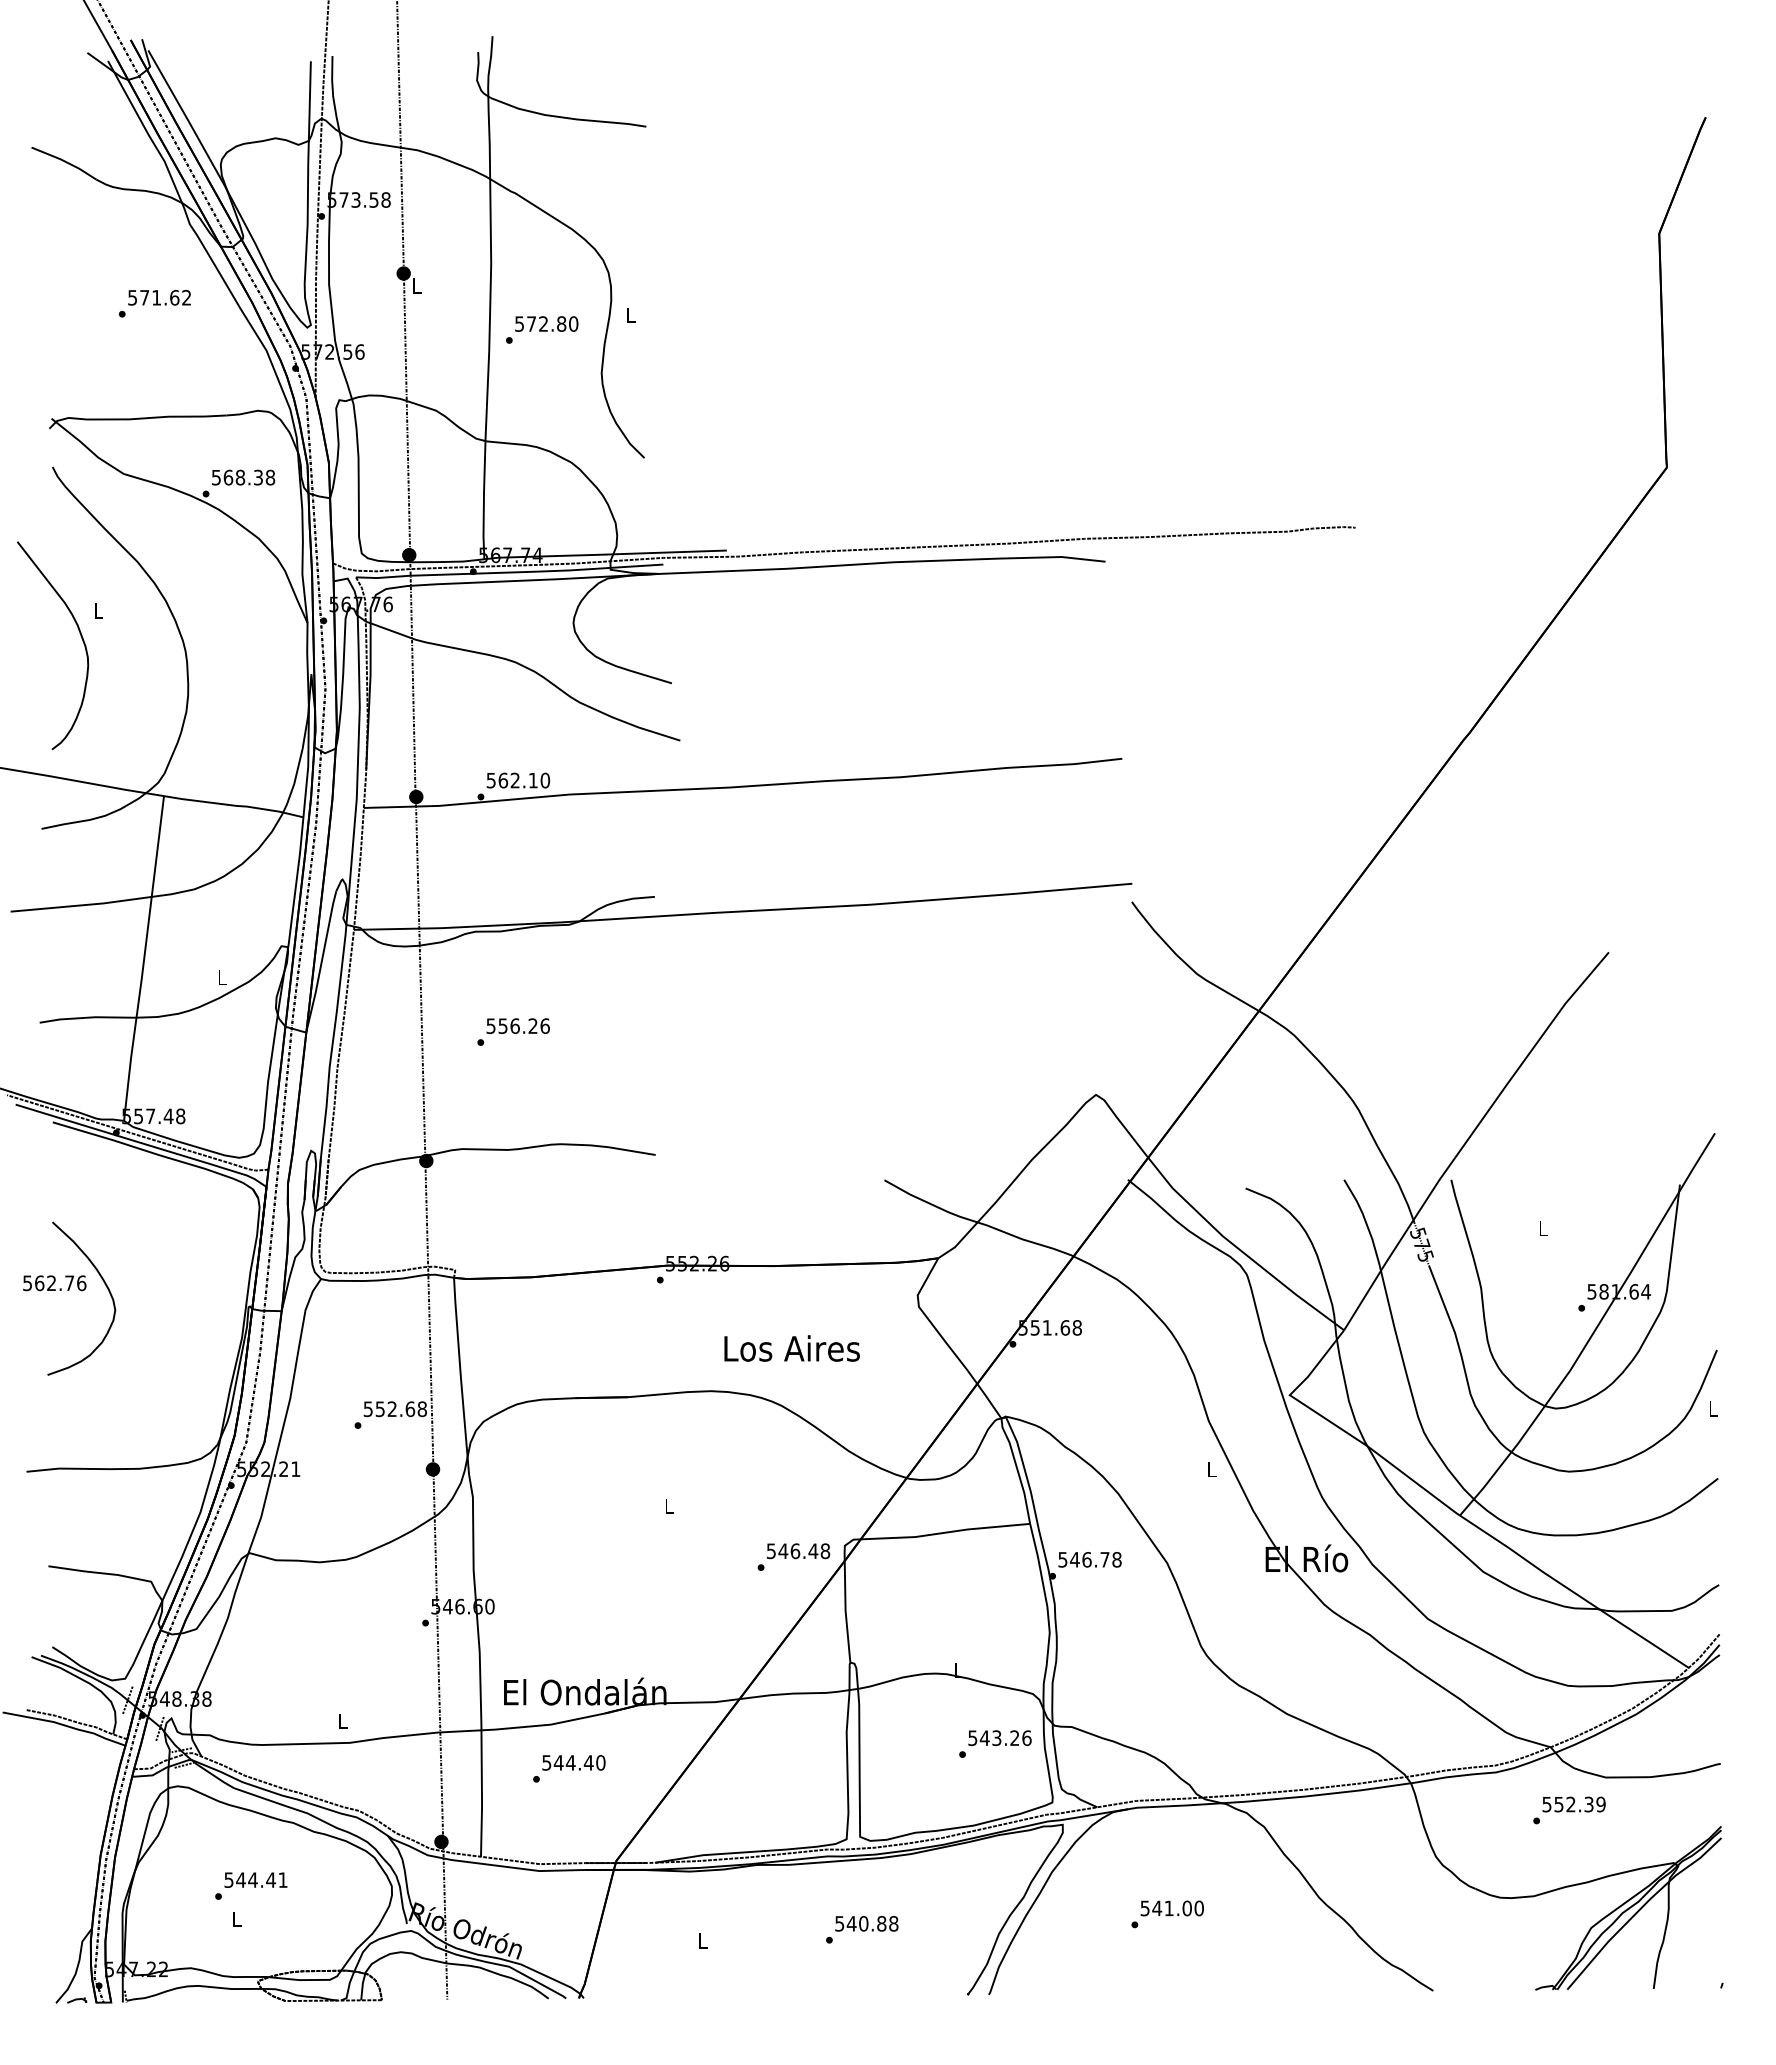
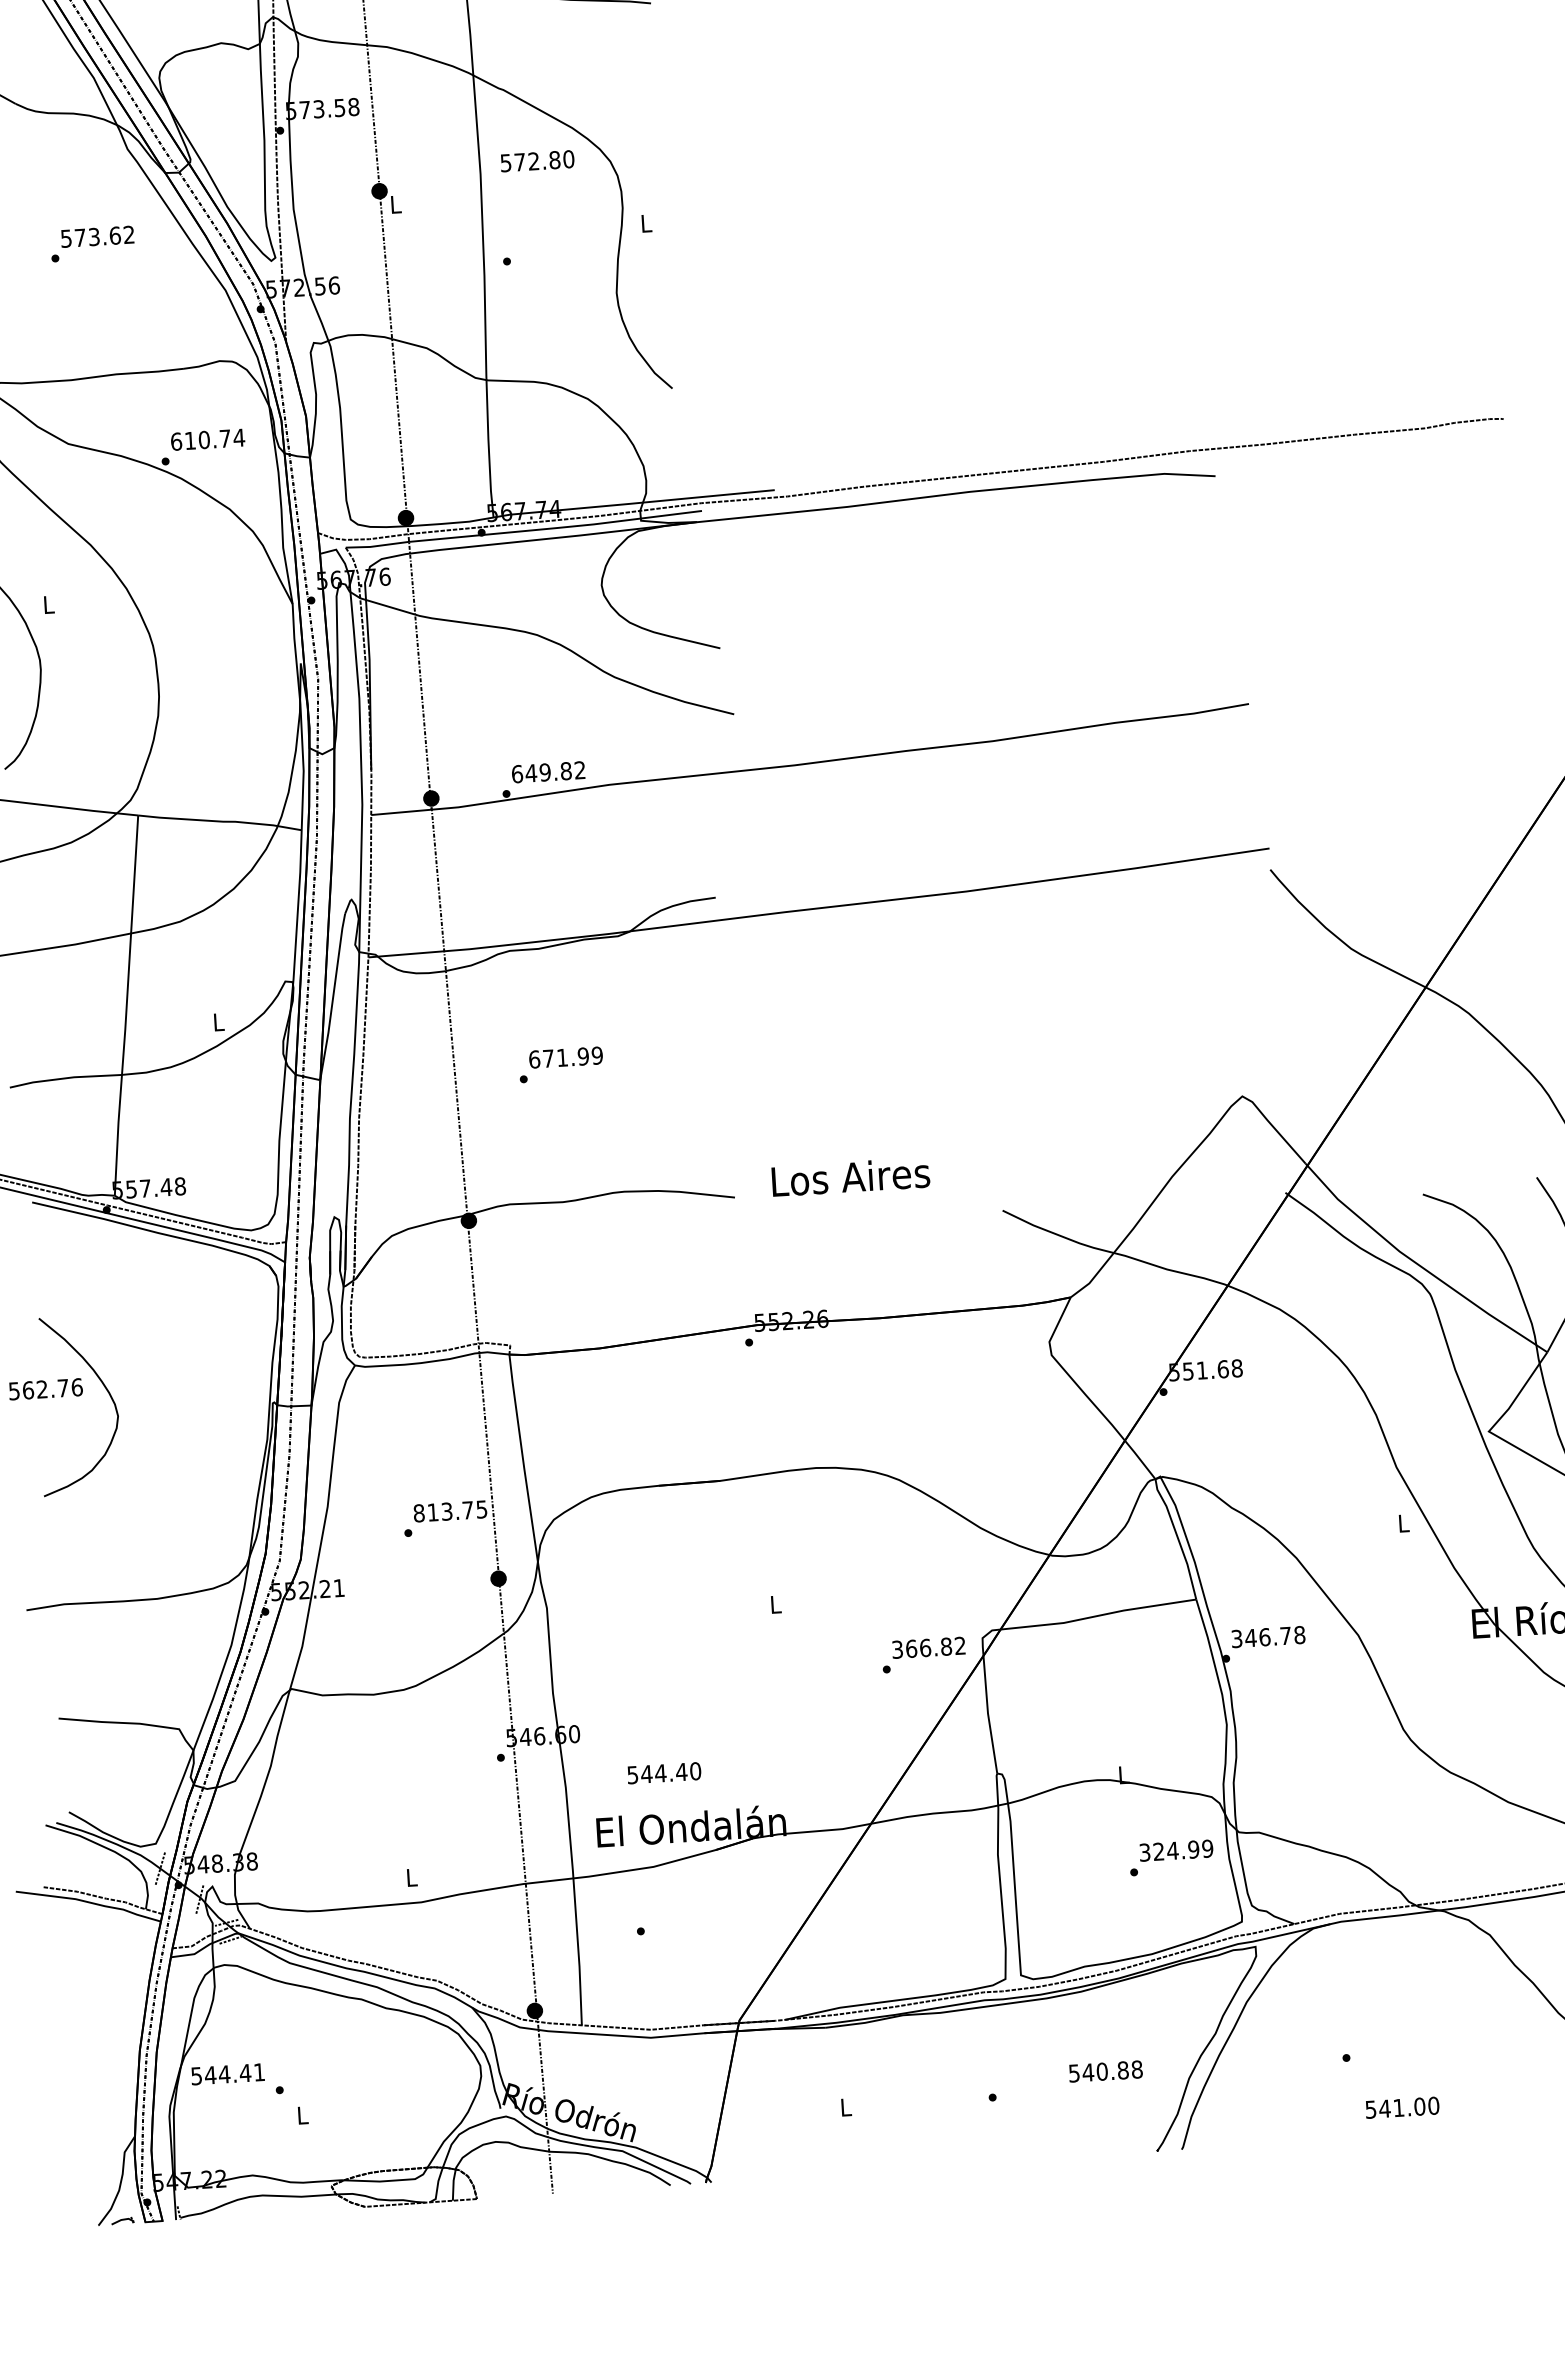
text: (156, 297) -> (94, 236), 571.62 -> 573.62
text: (546, 323) -> (537, 160), moved
text: (243, 477) -> (207, 439), 568.38 -> 610.74
text: (518, 780) -> (548, 772), 562.10 -> 649.82
text: (517, 1026) -> (565, 1058), 556.26 -> 671.99
text: (791, 1348) -> (850, 1177), moved
text: (395, 1409) -> (450, 1511), 552.68 -> 813.75
text: (798, 1551) -> (929, 1648), 546.48 -> 366.82
text: (1062, 1559) -> (1236, 1638), 546.78 -> 346.78
text: (999, 1738) -> (1175, 1851), 543.26 -> 324.99
text: (573, 1762) -> (663, 1772), moved
text: (255, 1879) -> (227, 2073), moved
text: (1171, 1908) -> (1401, 2107), moved
text: (866, 1923) -> (1105, 2071), moved

